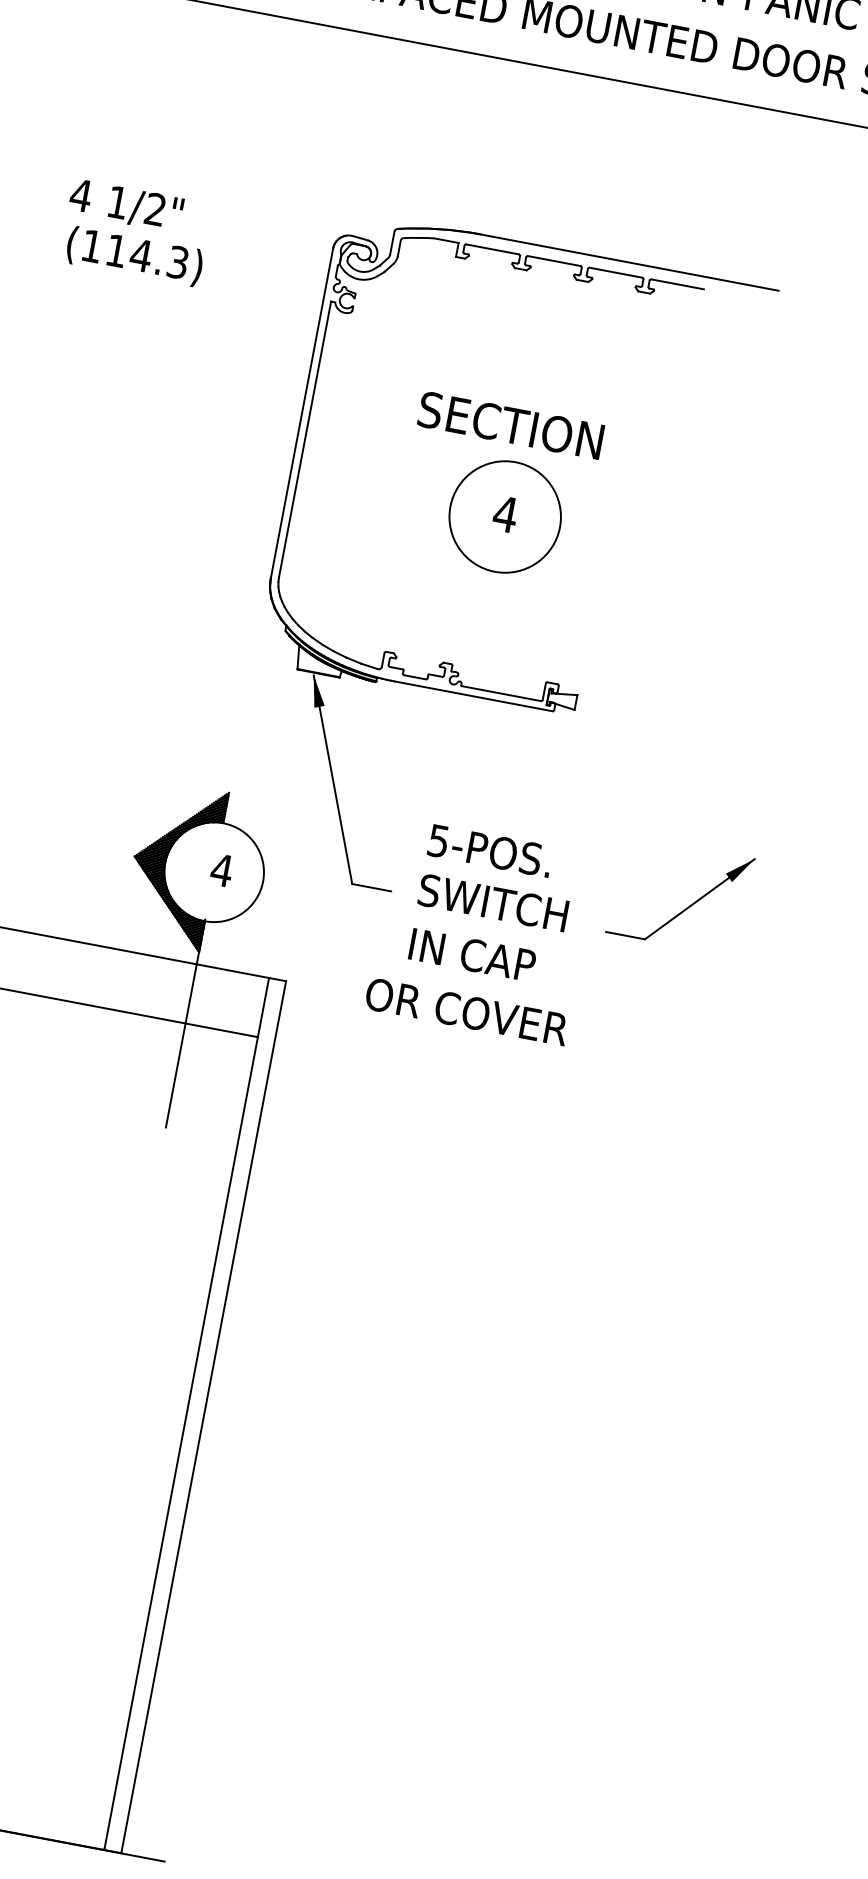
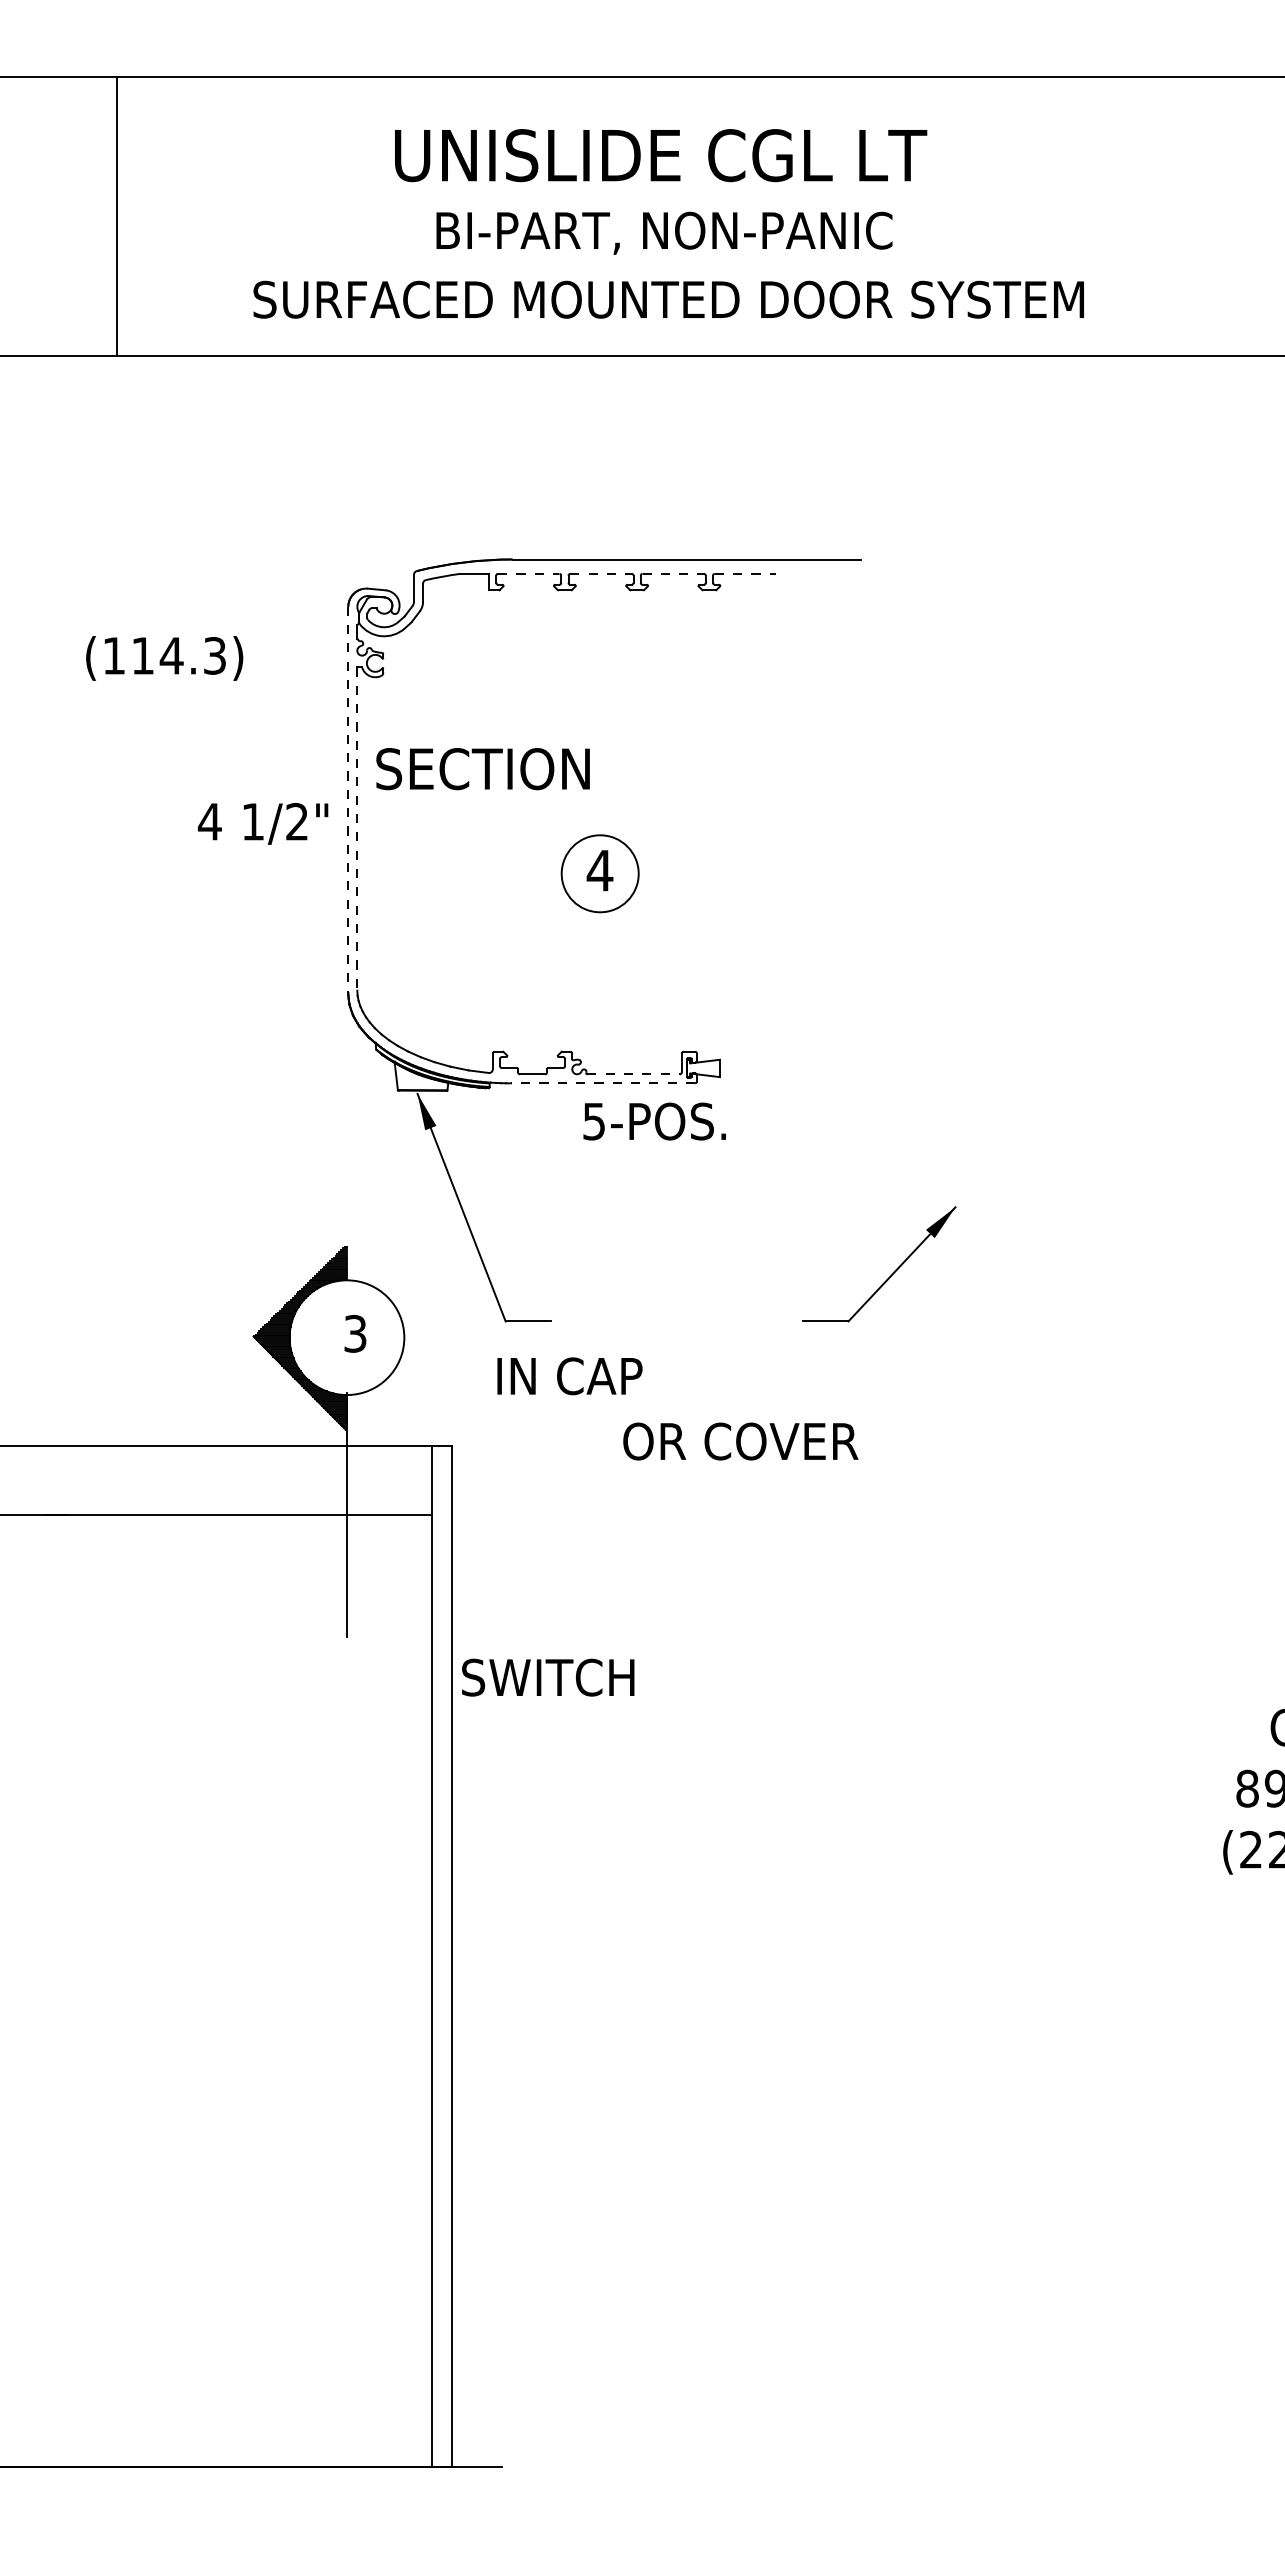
text: (126, 205) -> (263, 823), moved
line: (492, 249) -> (528, 573), solid -> dashed
text: (134, 256) -> (164, 658), moved
line: (554, 260) -> (601, 573), solid -> dashed
line: (616, 272) -> (673, 573), solid -> dashed
line: (677, 284) -> (745, 573), solid -> dashed
line: (302, 413) -> (348, 800), solid -> dashed
text: (510, 425) -> (482, 769), moved
line: (305, 440) -> (357, 829), solid -> dashed
circle: (505, 516) -> (600, 873), size x0.6
line: (502, 693) -> (634, 1074), solid -> dashed
line: (473, 696) -> (602, 1083), solid -> dashed
text: (490, 850) -> (654, 1121), moved
text: (222, 870) -> (355, 1333), 4 -> 3
text: (493, 902) -> (548, 1677), moved
text: (472, 955) -> (569, 1376), moved
text: (466, 1011) -> (740, 1441), moved

